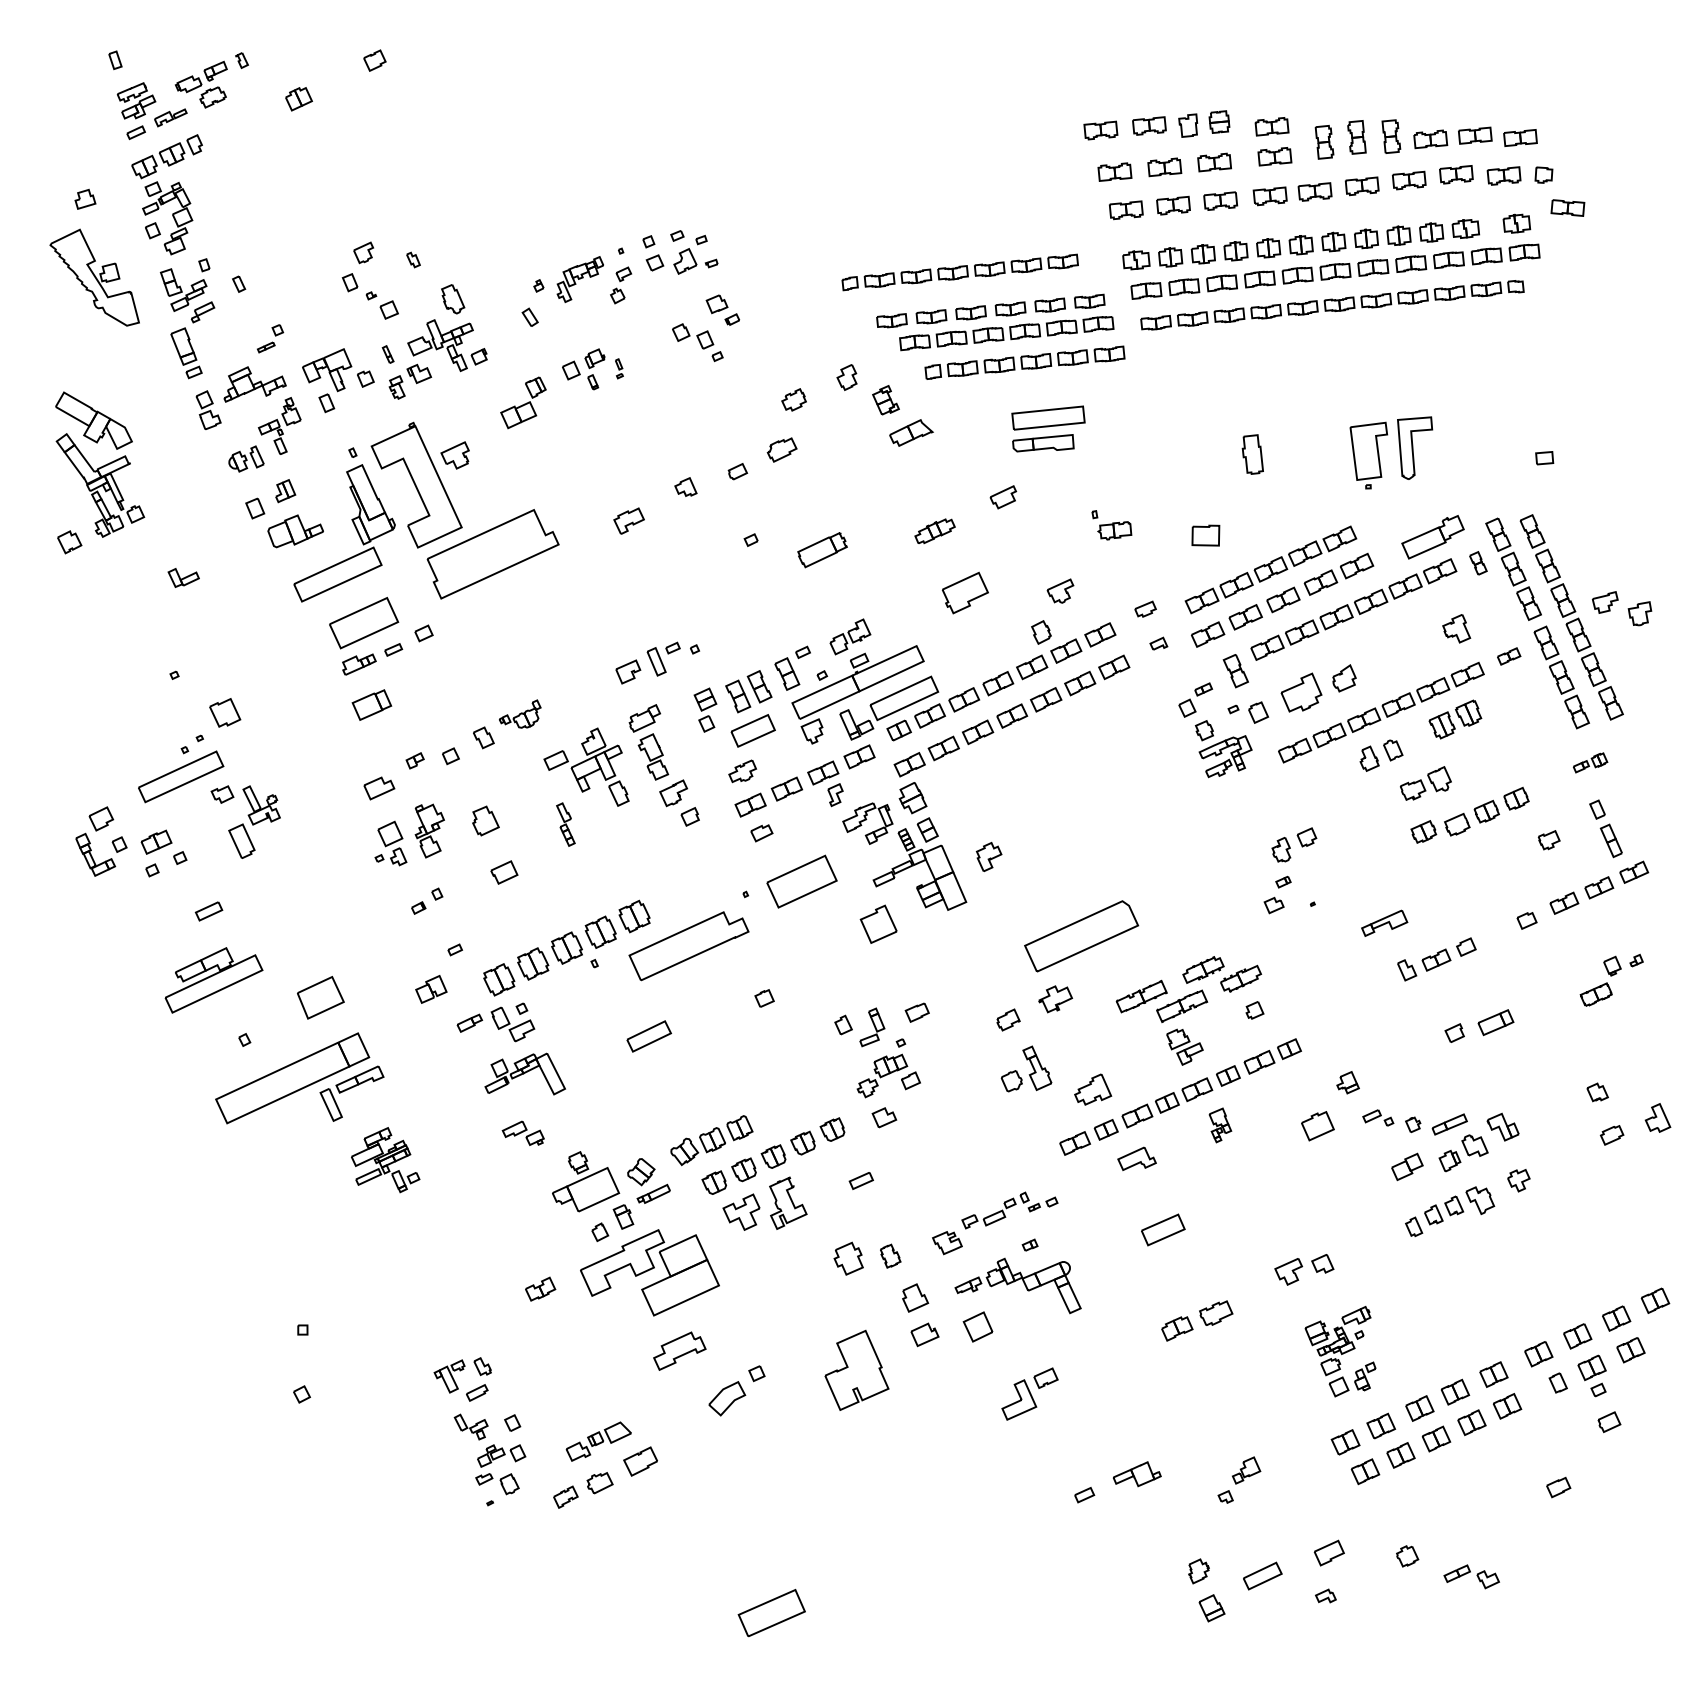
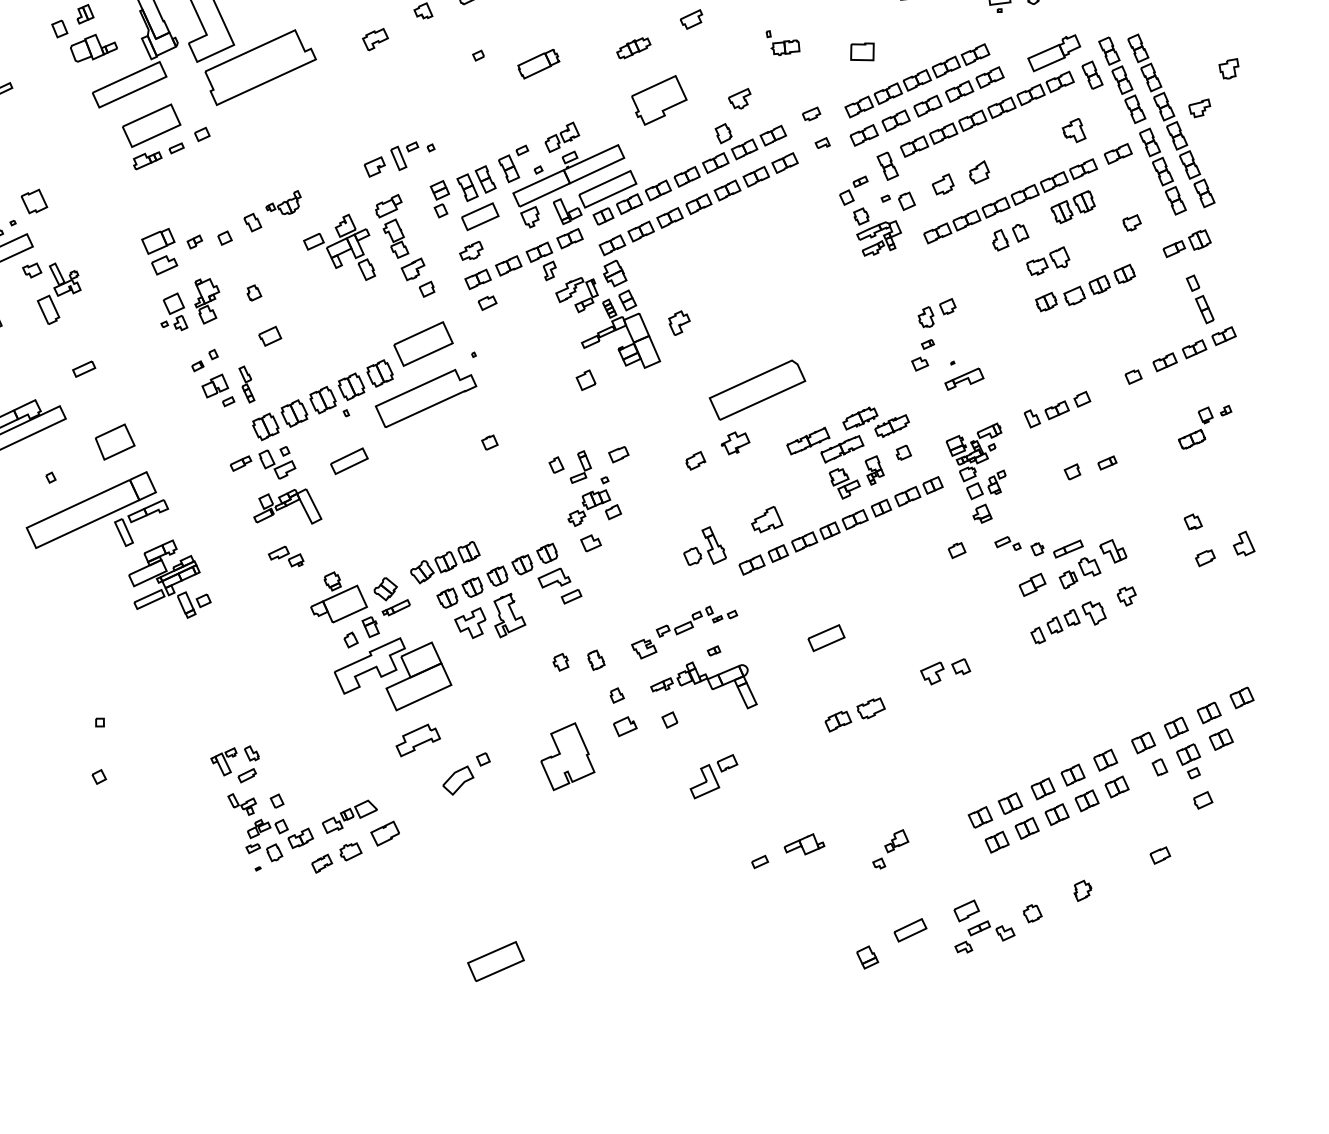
part: (1478, 563) -> (1092, 75), size x1.43
part: (965, 592) -> (659, 99), size x1.43
part: (1639, 613) -> (1228, 68), moved
part: (1509, 656) -> (1118, 153), size x1.43
part: (1301, 692) -> (943, 184), size x0.62
part: (371, 704) -> (157, 240), moved
part: (1590, 762) -> (1187, 243), size x1.67
part: (485, 821) -> (254, 293), size x0.62
part: (565, 824) -> (246, 384), moved
part: (1548, 840) -> (1131, 223), moved
part: (801, 881) -> (423, 343), moved
part: (208, 911) -> (83, 369), moved
part: (1384, 922) -> (964, 378), moved
part: (878, 924) -> (586, 380), size x0.62
part: (431, 989) -> (215, 386), moved
part: (1495, 1022) -> (1106, 462), size x0.62
part: (649, 1036) -> (349, 461), moved
part: (1026, 1068) -> (705, 545), moved
part: (1220, 1125) -> (874, 470), moved
part: (1317, 1126) -> (956, 550), size x0.62
part: (1136, 1158) -> (553, 577), moved
part: (385, 1159) -> (169, 578), size x1.43
part: (848, 1258) -> (560, 662), size x0.62
part: (540, 1288) -> (300, 837), moved
part: (915, 1297) -> (617, 695), size x0.62
part: (977, 1326) -> (669, 719), size x0.62
part: (1340, 1351) -> (976, 461), moved
part: (1198, 1571) -> (1082, 891), moved
part: (1471, 1576) -> (991, 930), moved

